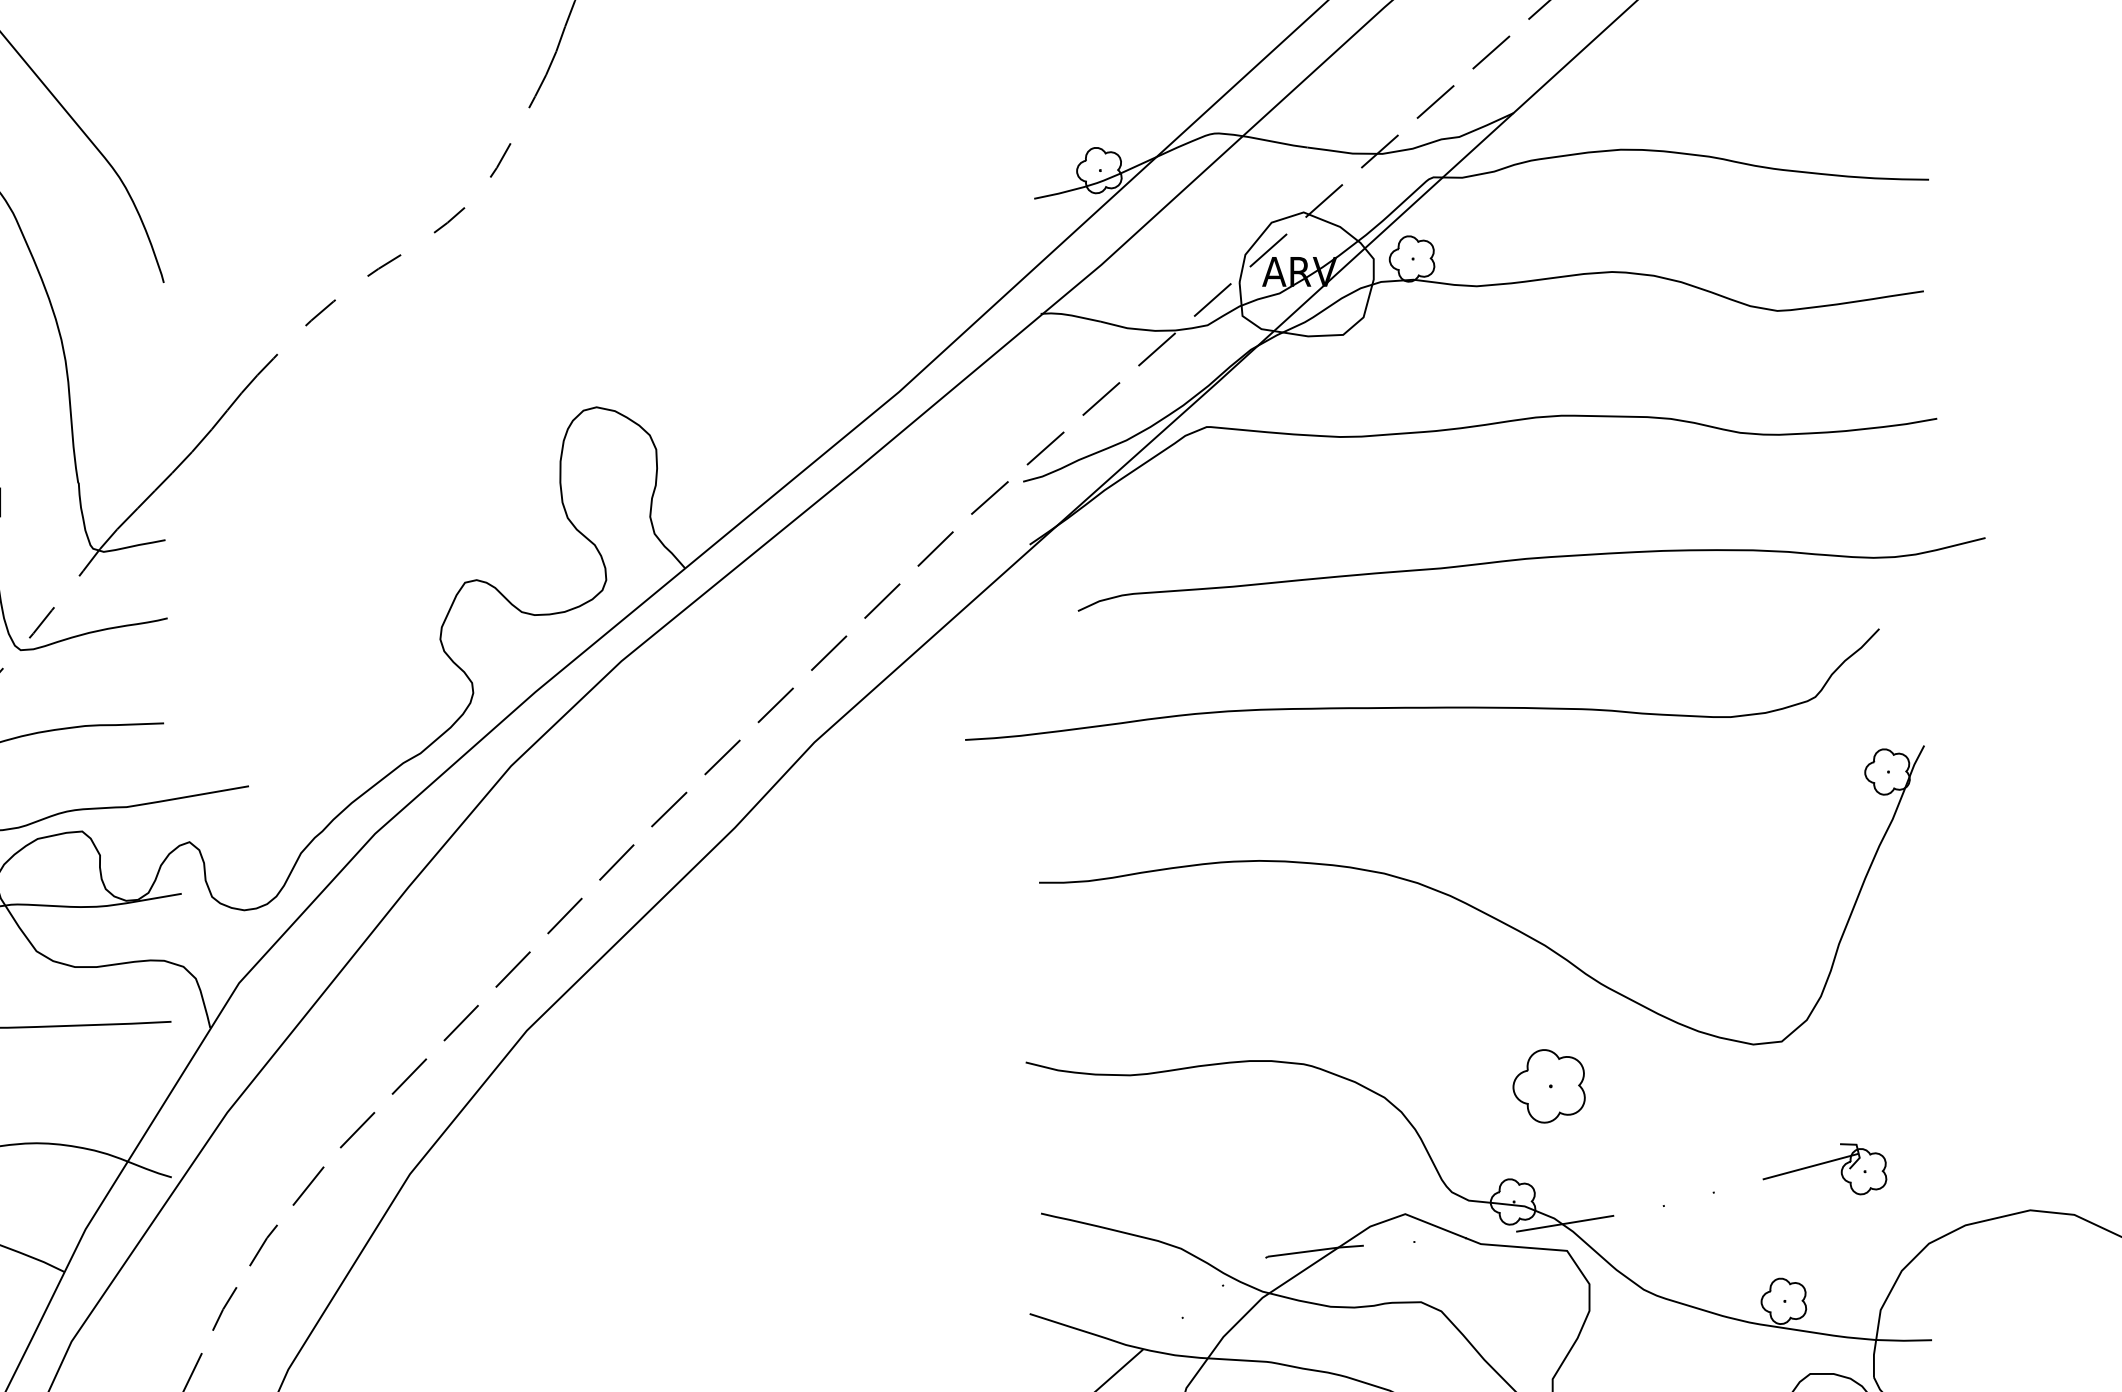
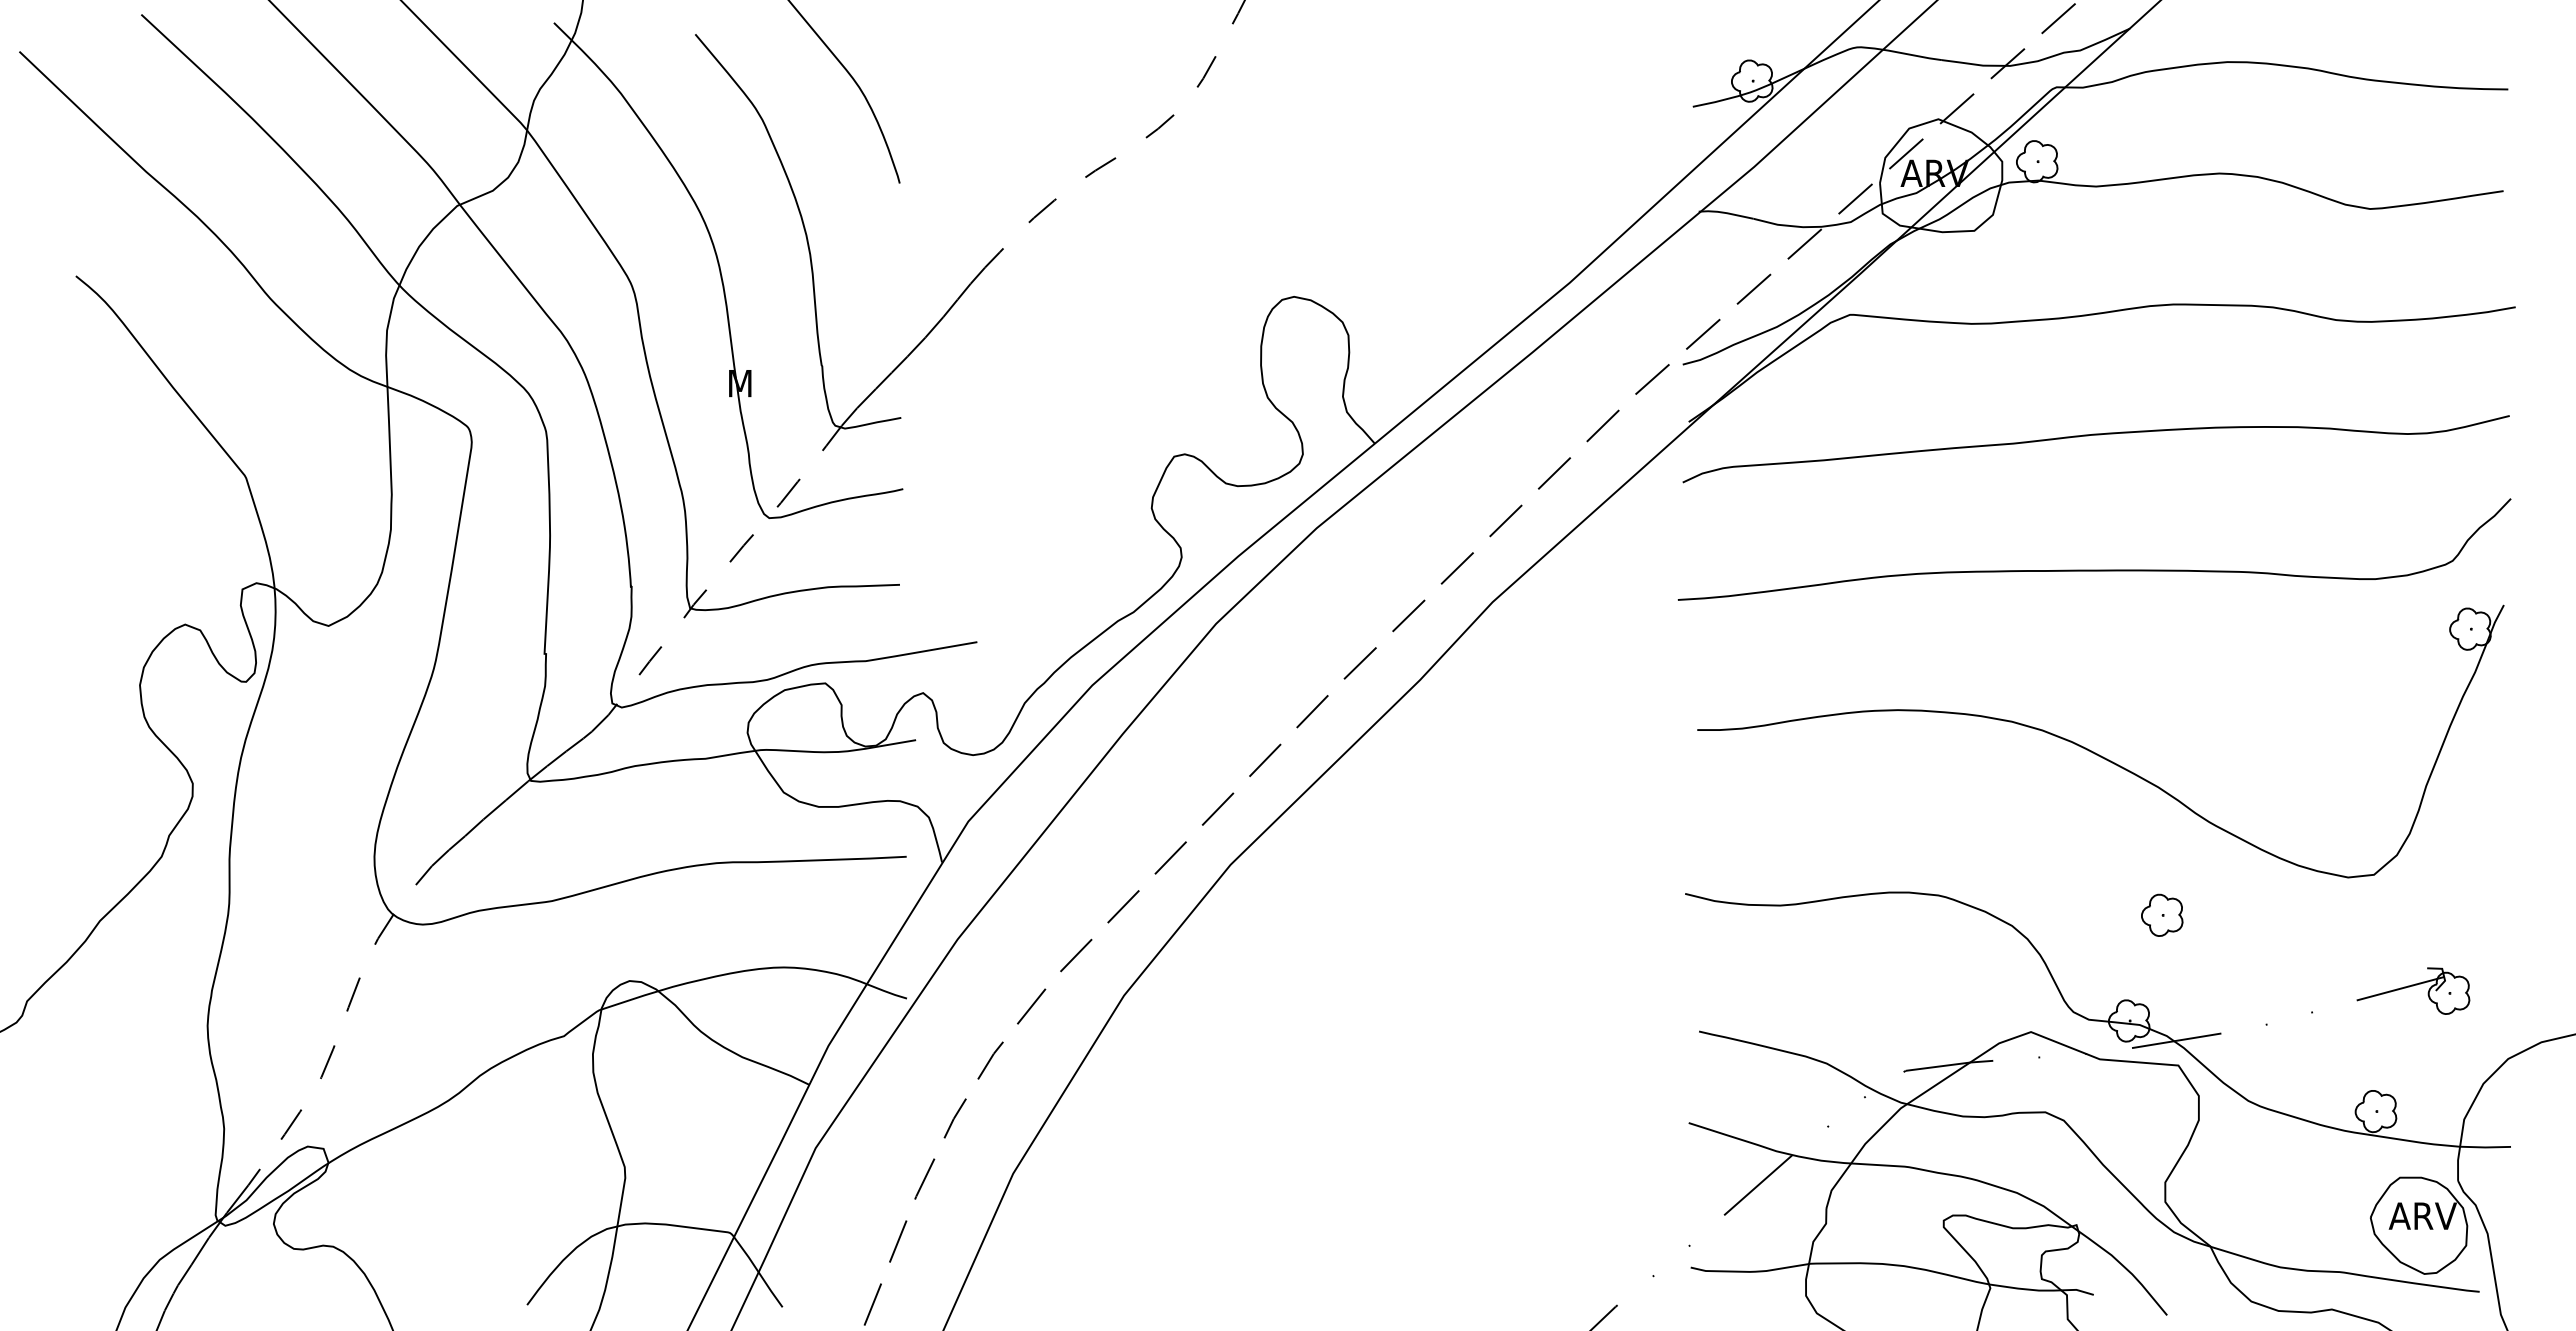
curve: (1530, 559) -> (2095, 435), moved
curve: (1422, 706) -> (2094, 569), moved
part: (1549, 1085) -> (2162, 914), size x0.62

